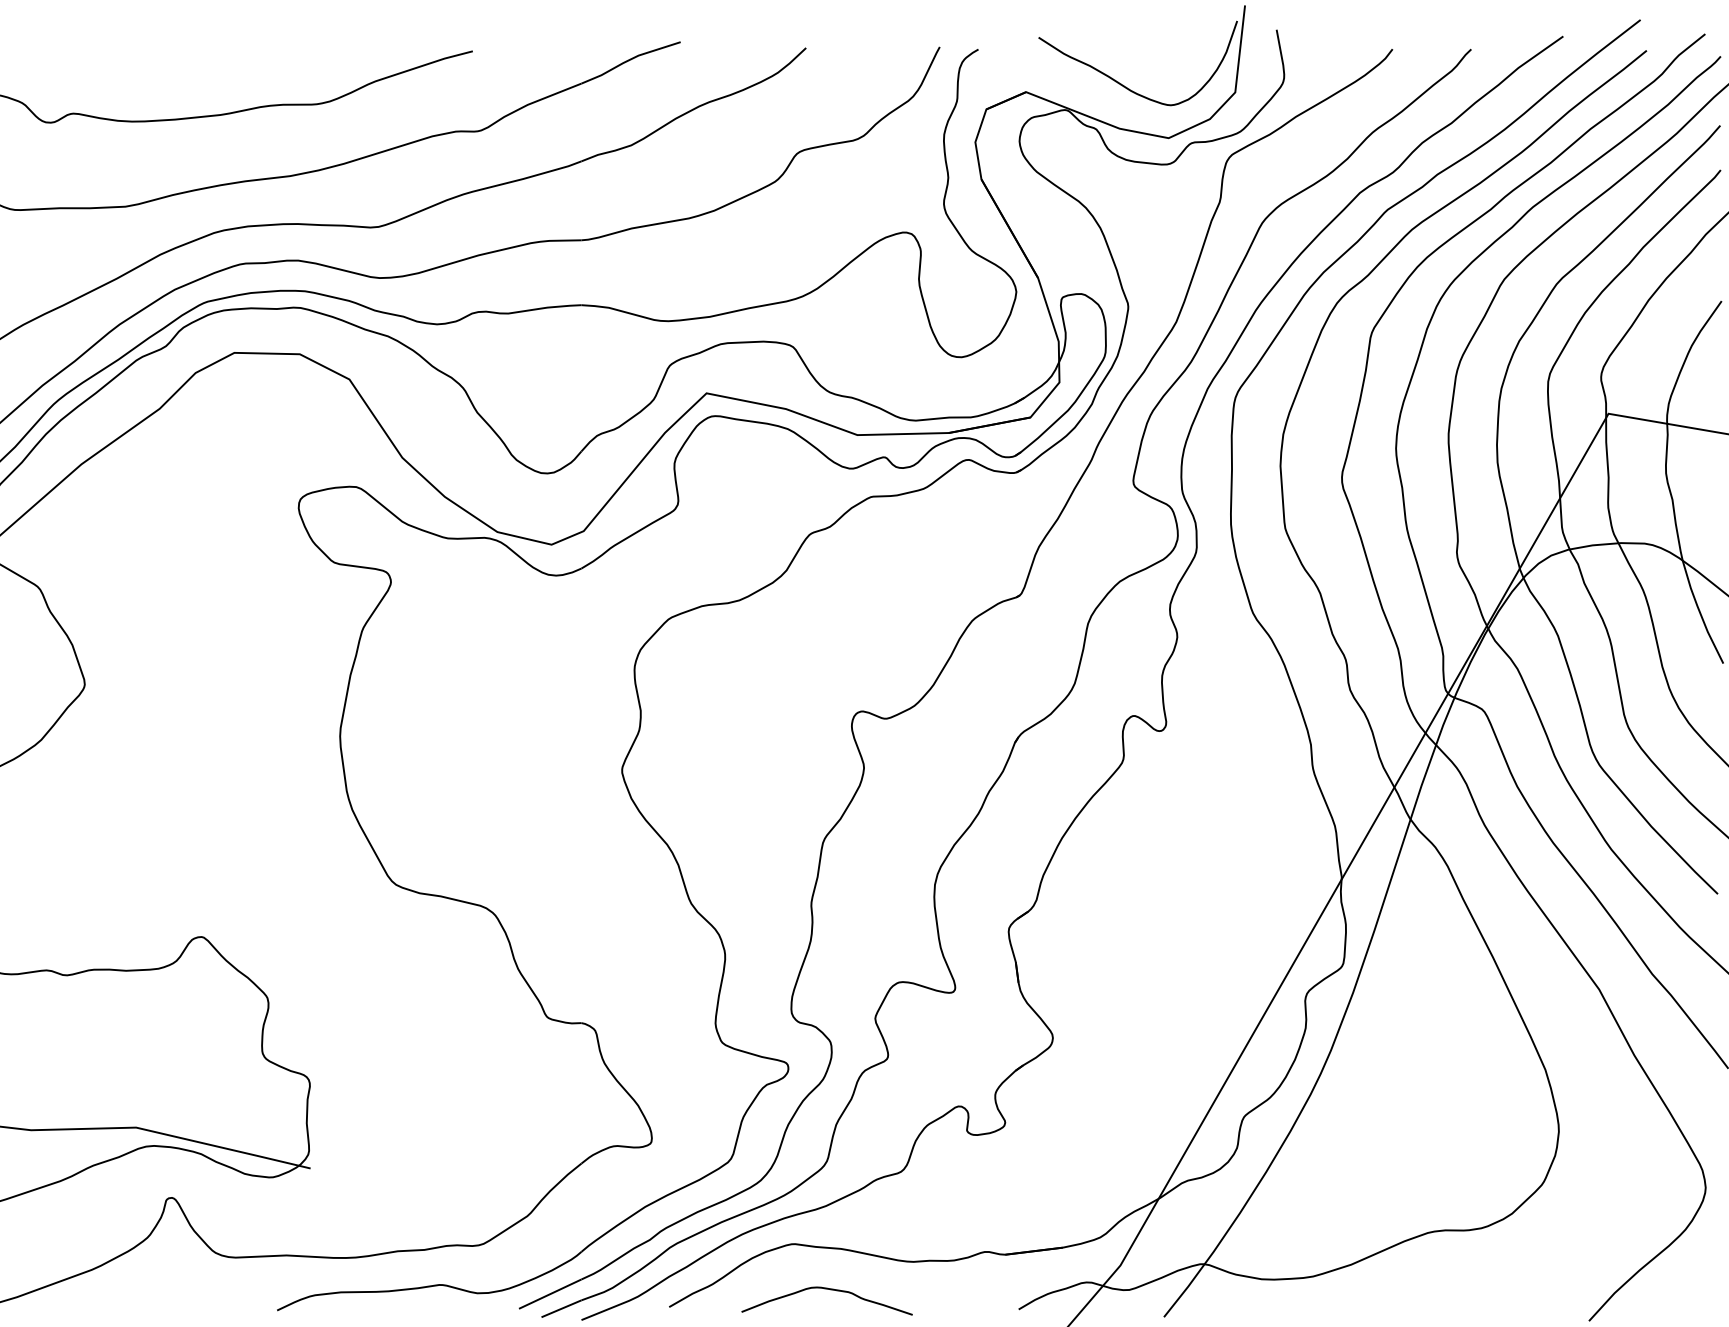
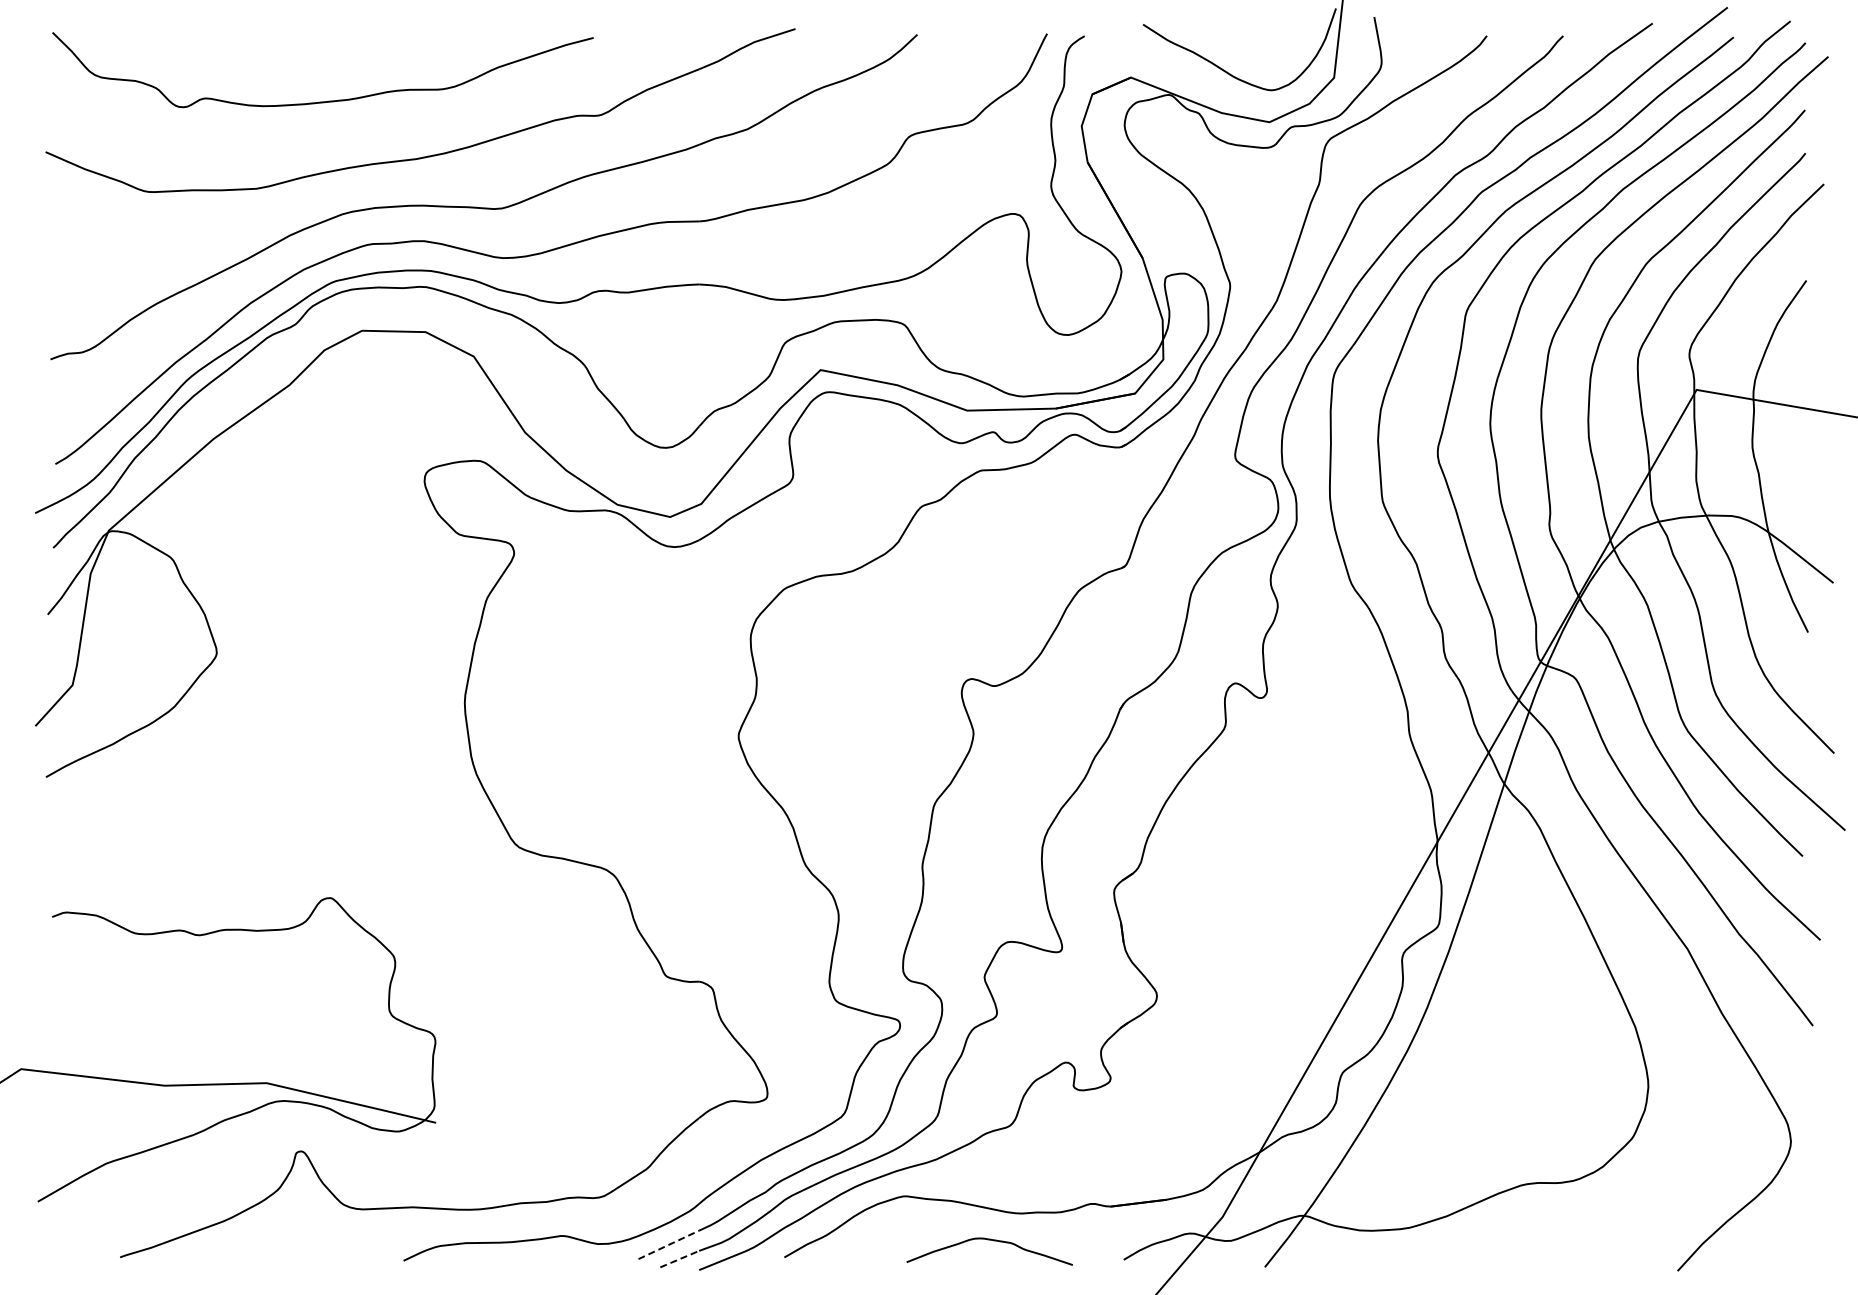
curve: (831, 1290) -> (993, 1241), moved
line: (549, 1293) -> (668, 1244), solid -> dashed
line: (562, 1308) -> (680, 1258), solid -> dashed

